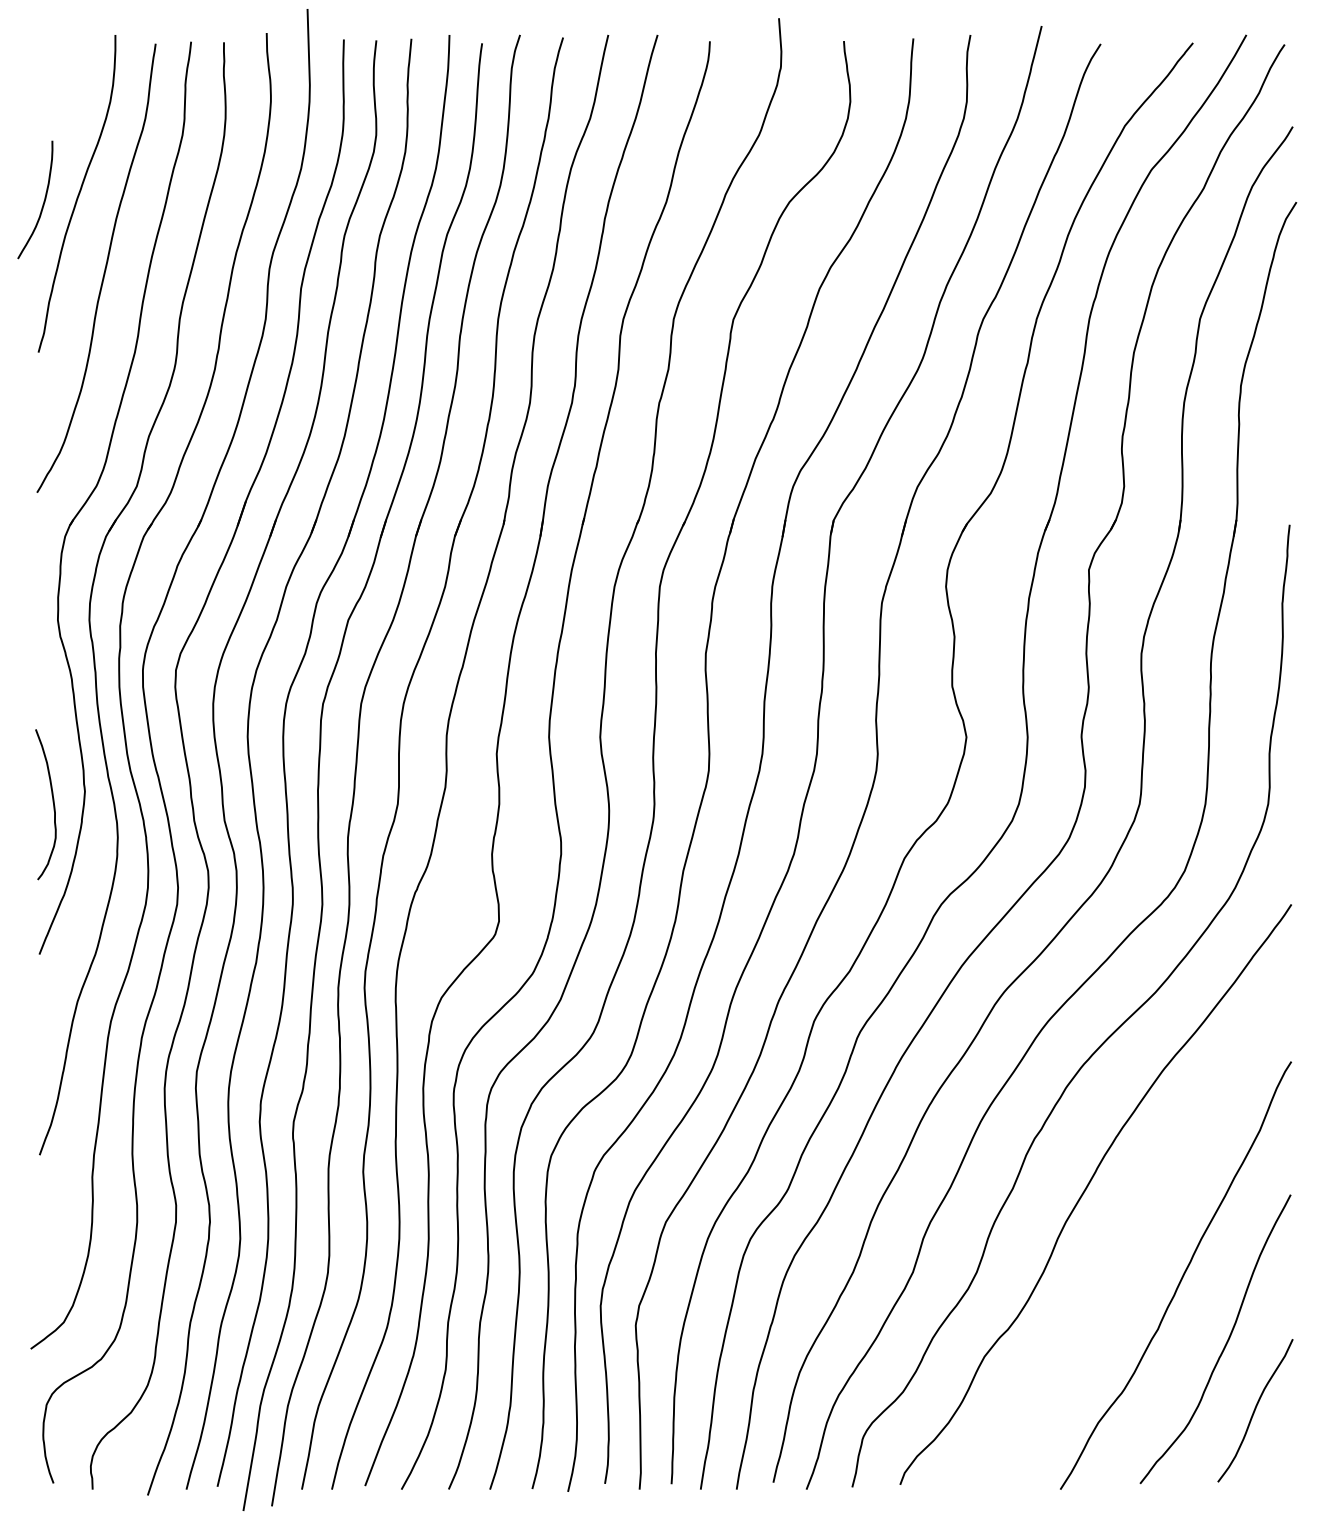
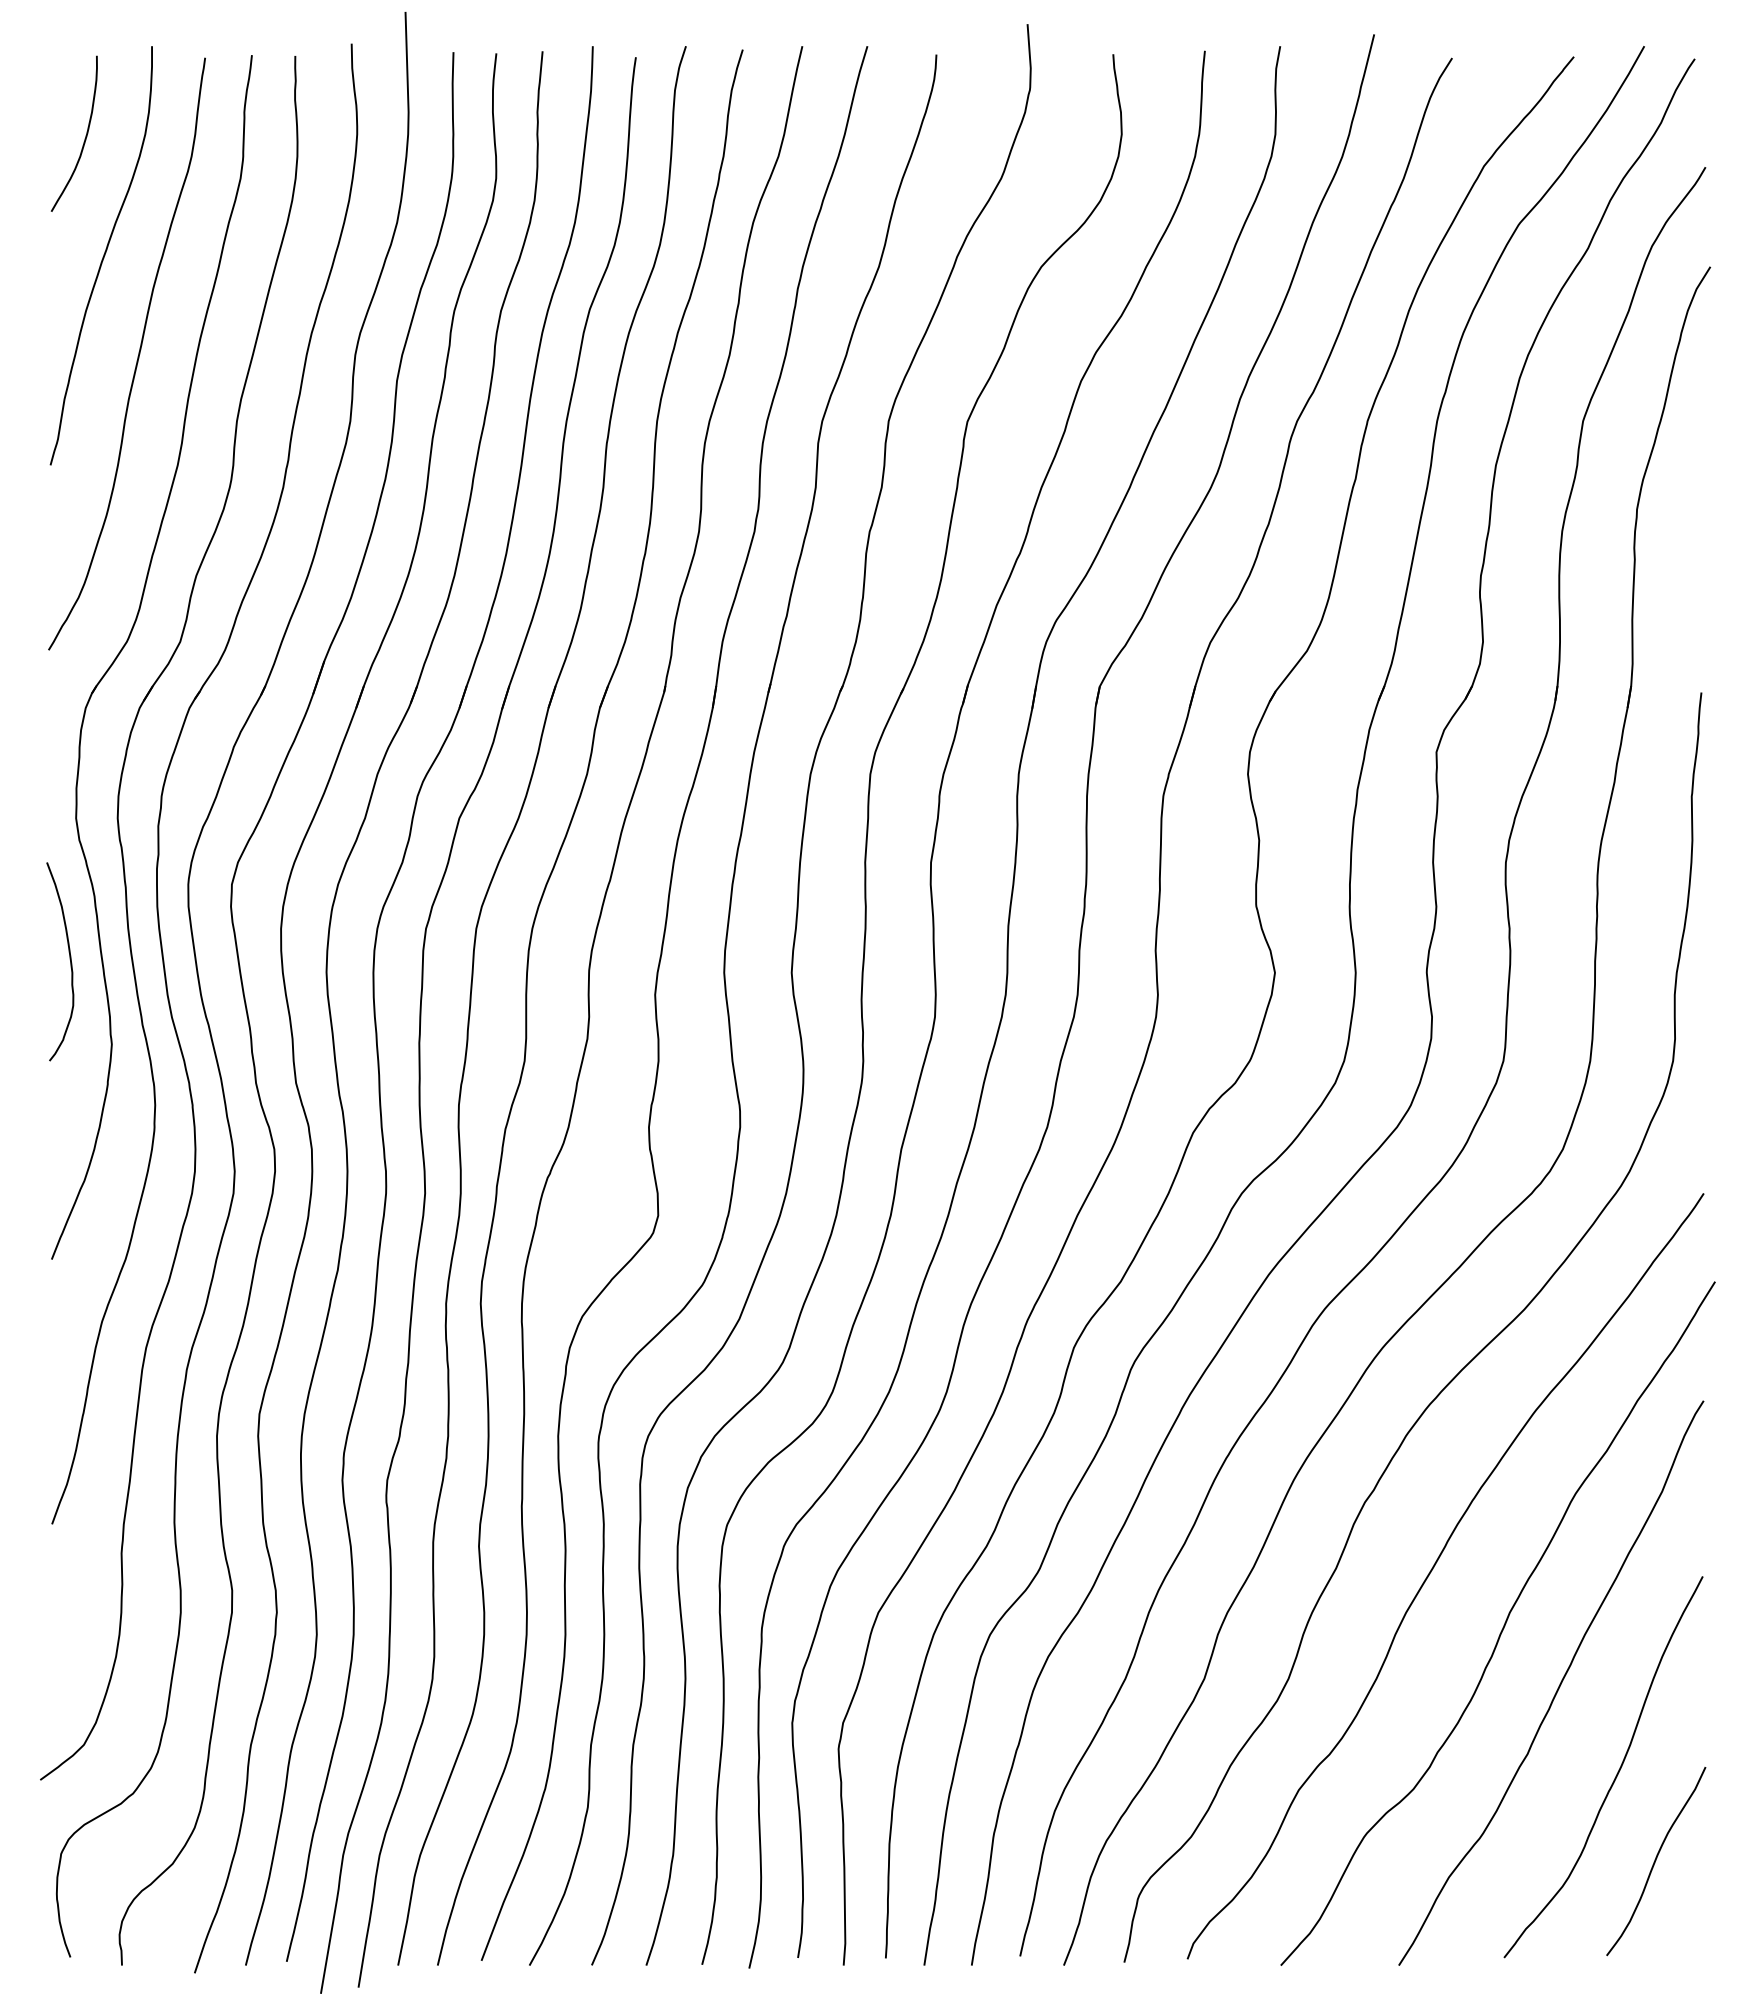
curve: (43, 203) -> (84, 138), moved
curve: (52, 802) -> (69, 959), moved
curve: (1139, 1231) -> (1503, 1625), added

